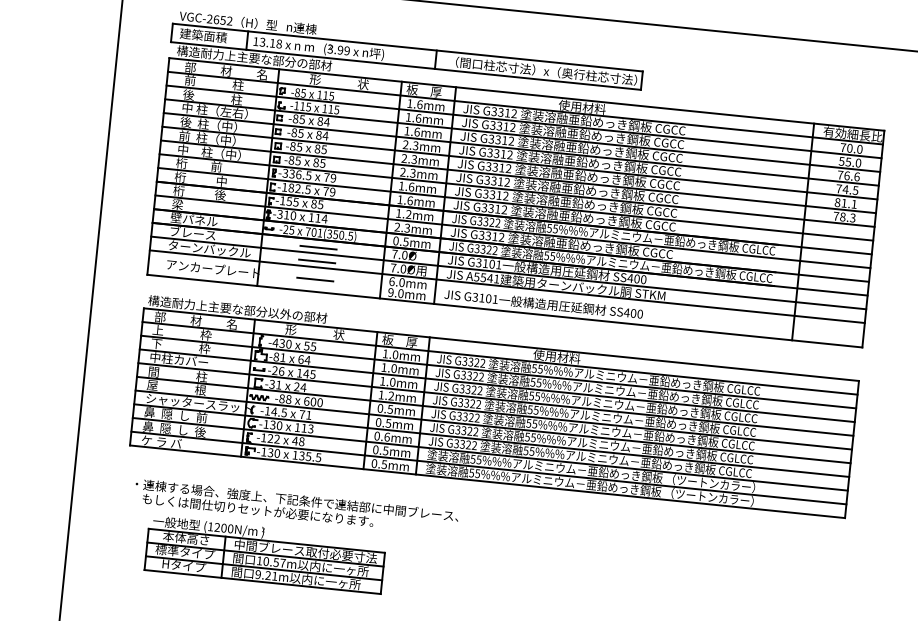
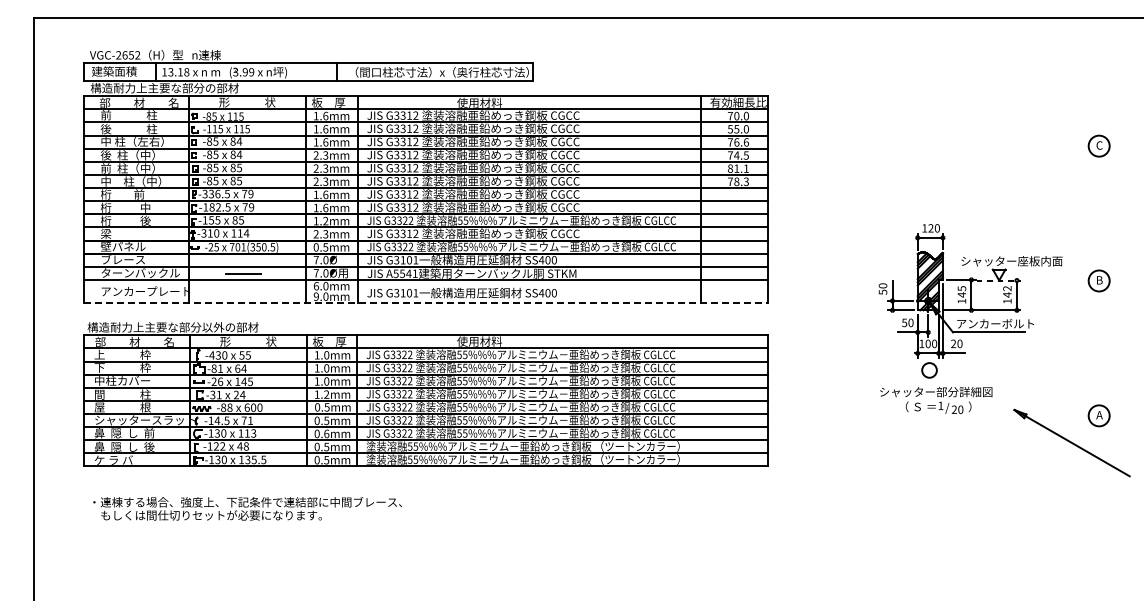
line: (318, 247) -> (243, 261), removed
line: (315, 279) -> (243, 291), removed
line: (504, 311) -> (425, 303), solid -> dashed
part: (265, 554) -> (222, 556), removed

